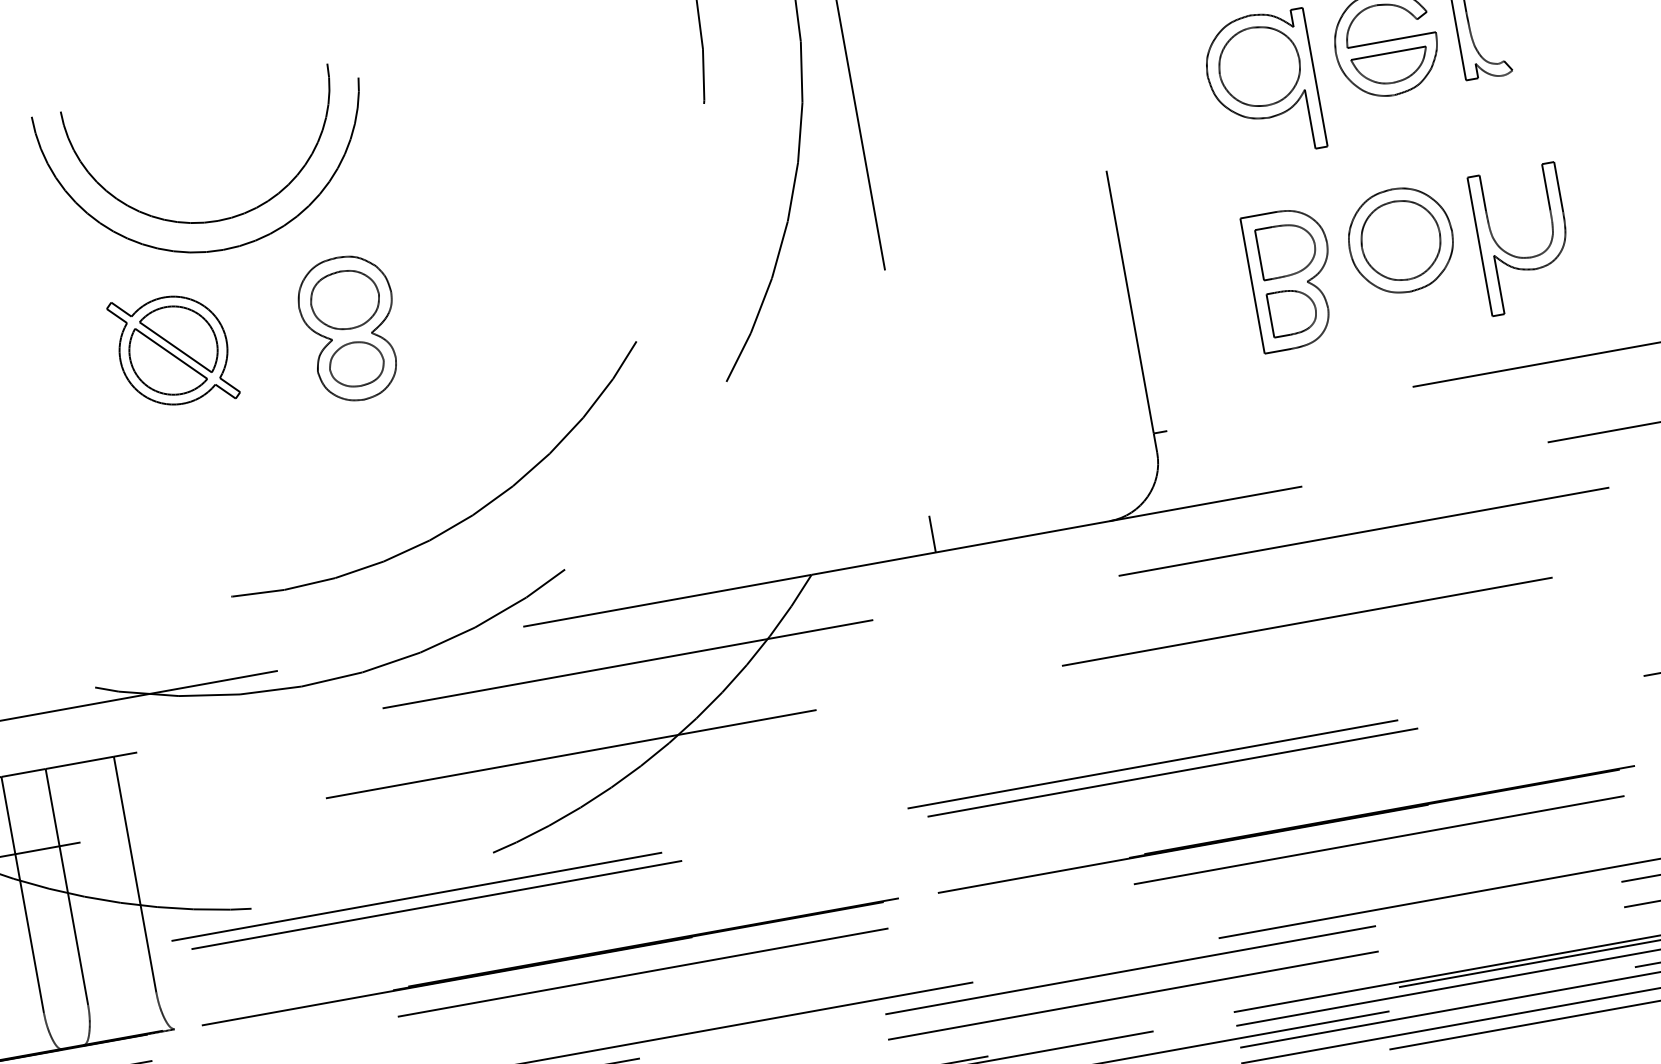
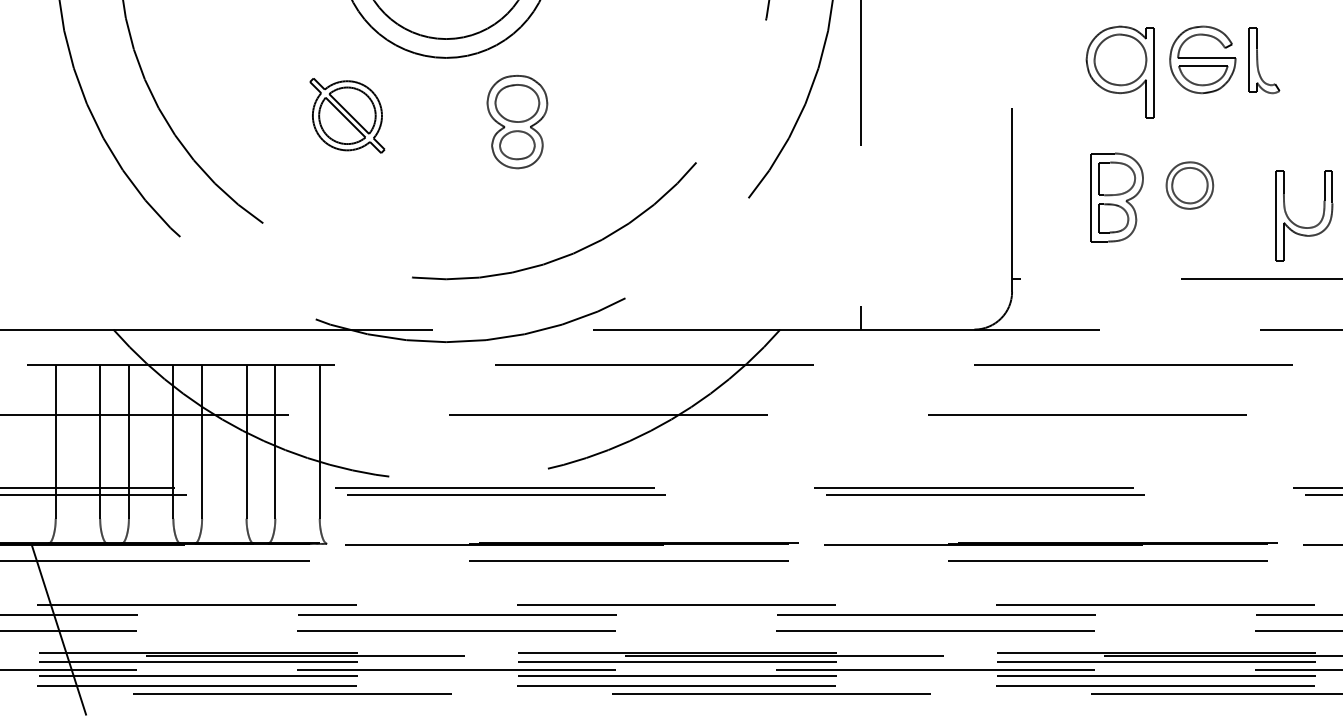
part: (1400, 240) -> (1189, 185), size x0.7
part: (1526, 255) -> (1304, 226), moved
part: (173, 350) -> (347, 115), moved

